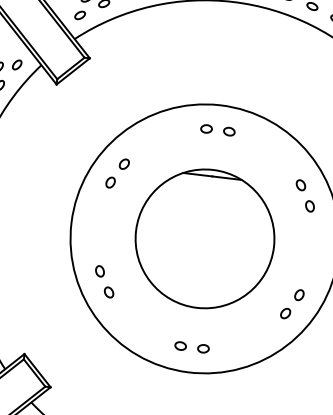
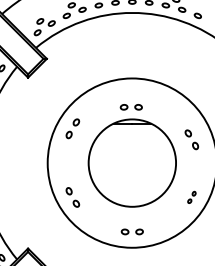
part: (216, 130) -> (130, 107), moved
part: (304, 195) -> (191, 139), moved
part: (291, 304) -> (191, 197), size x0.6

